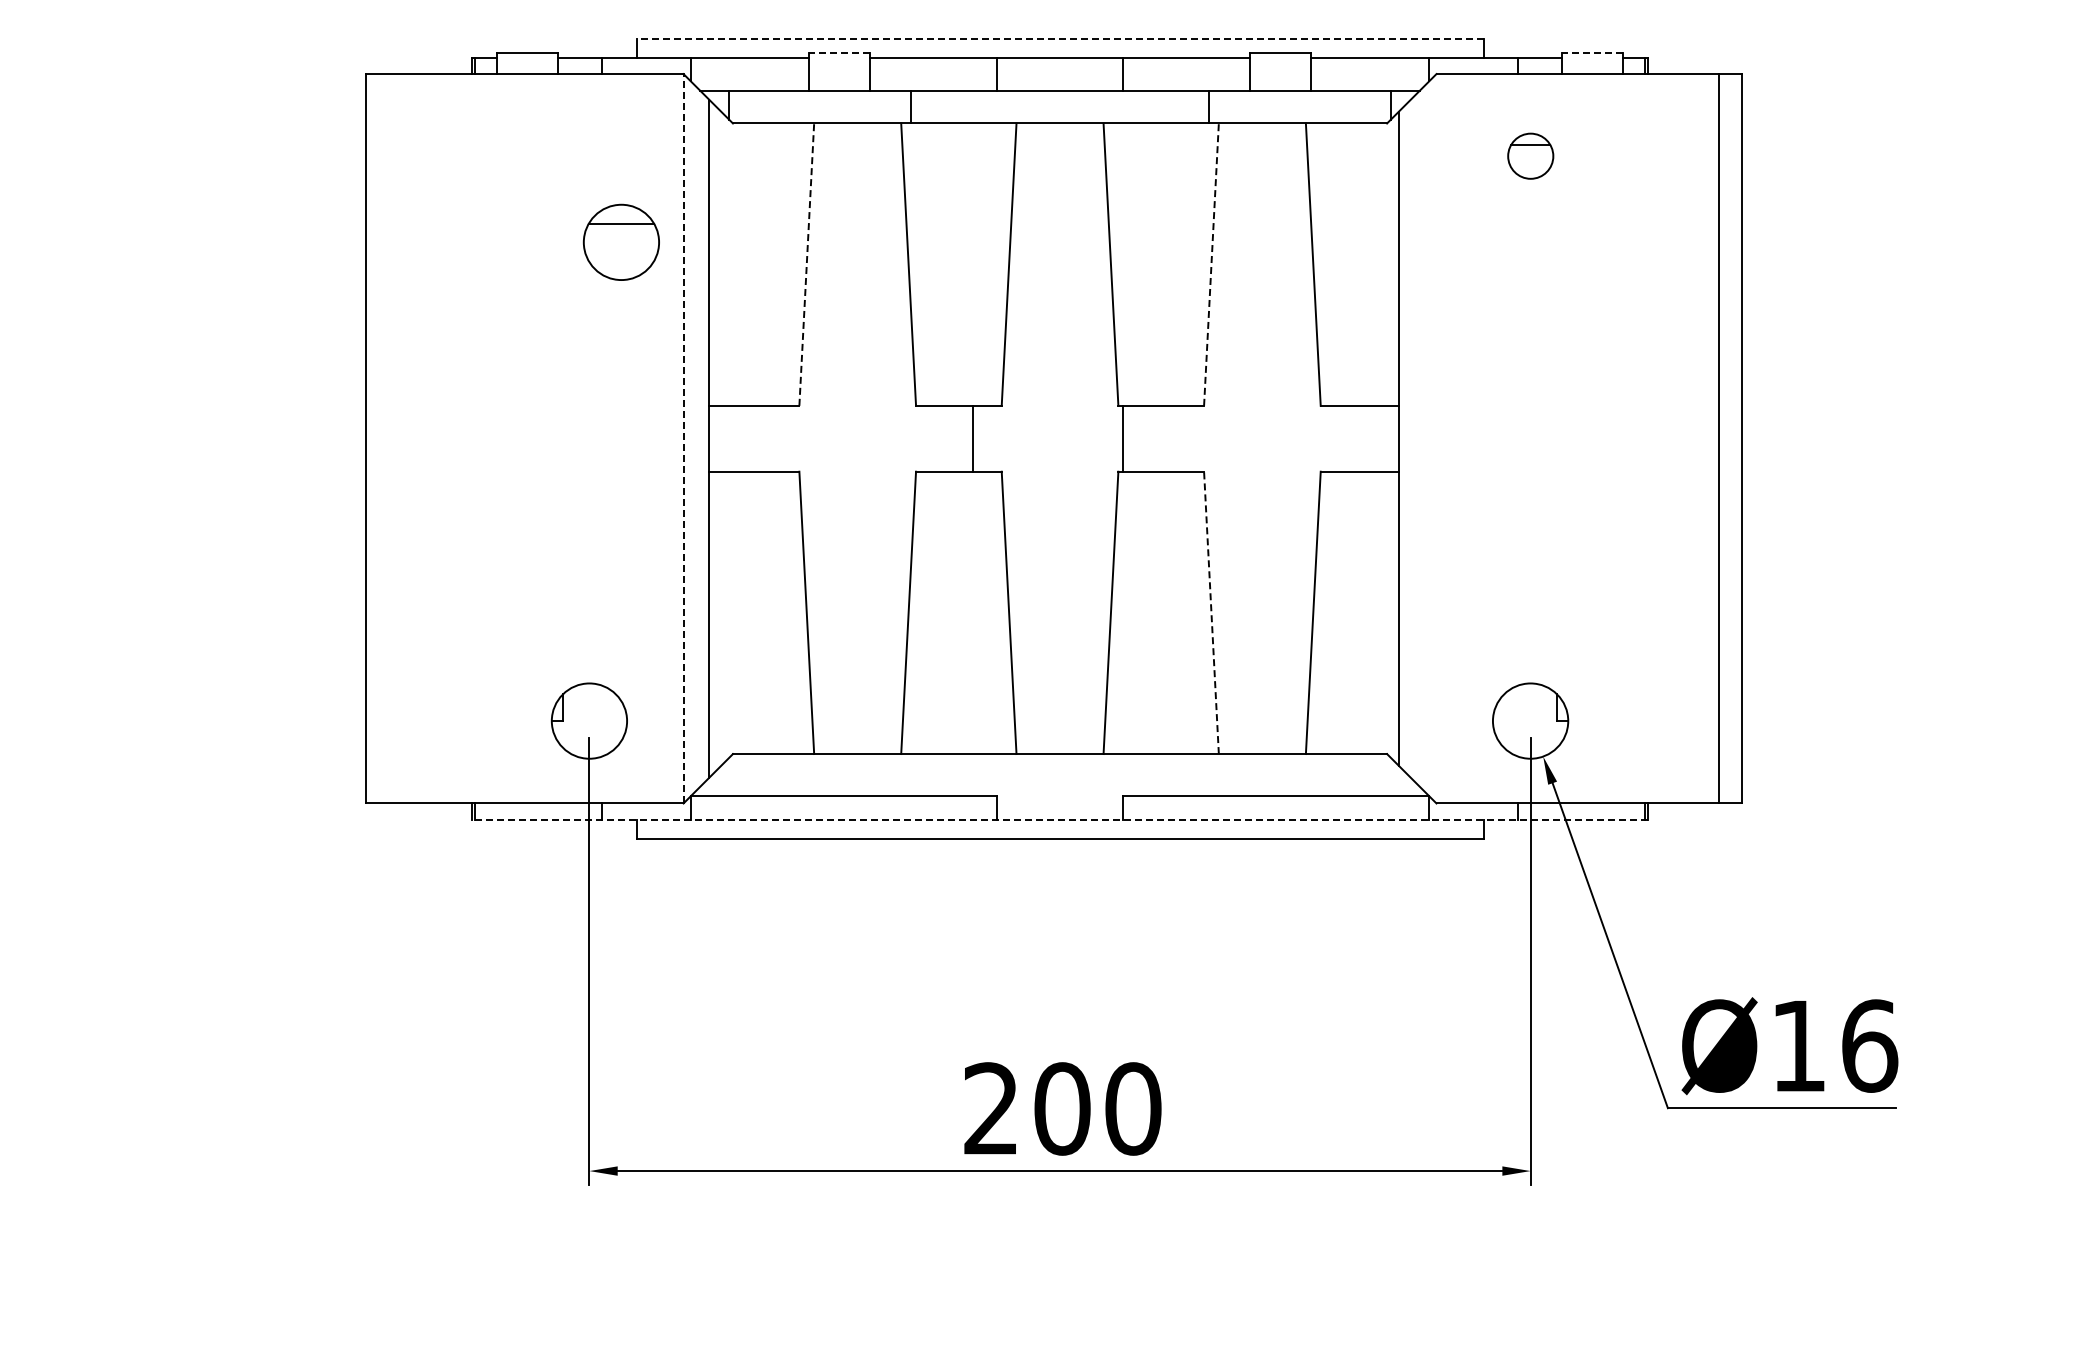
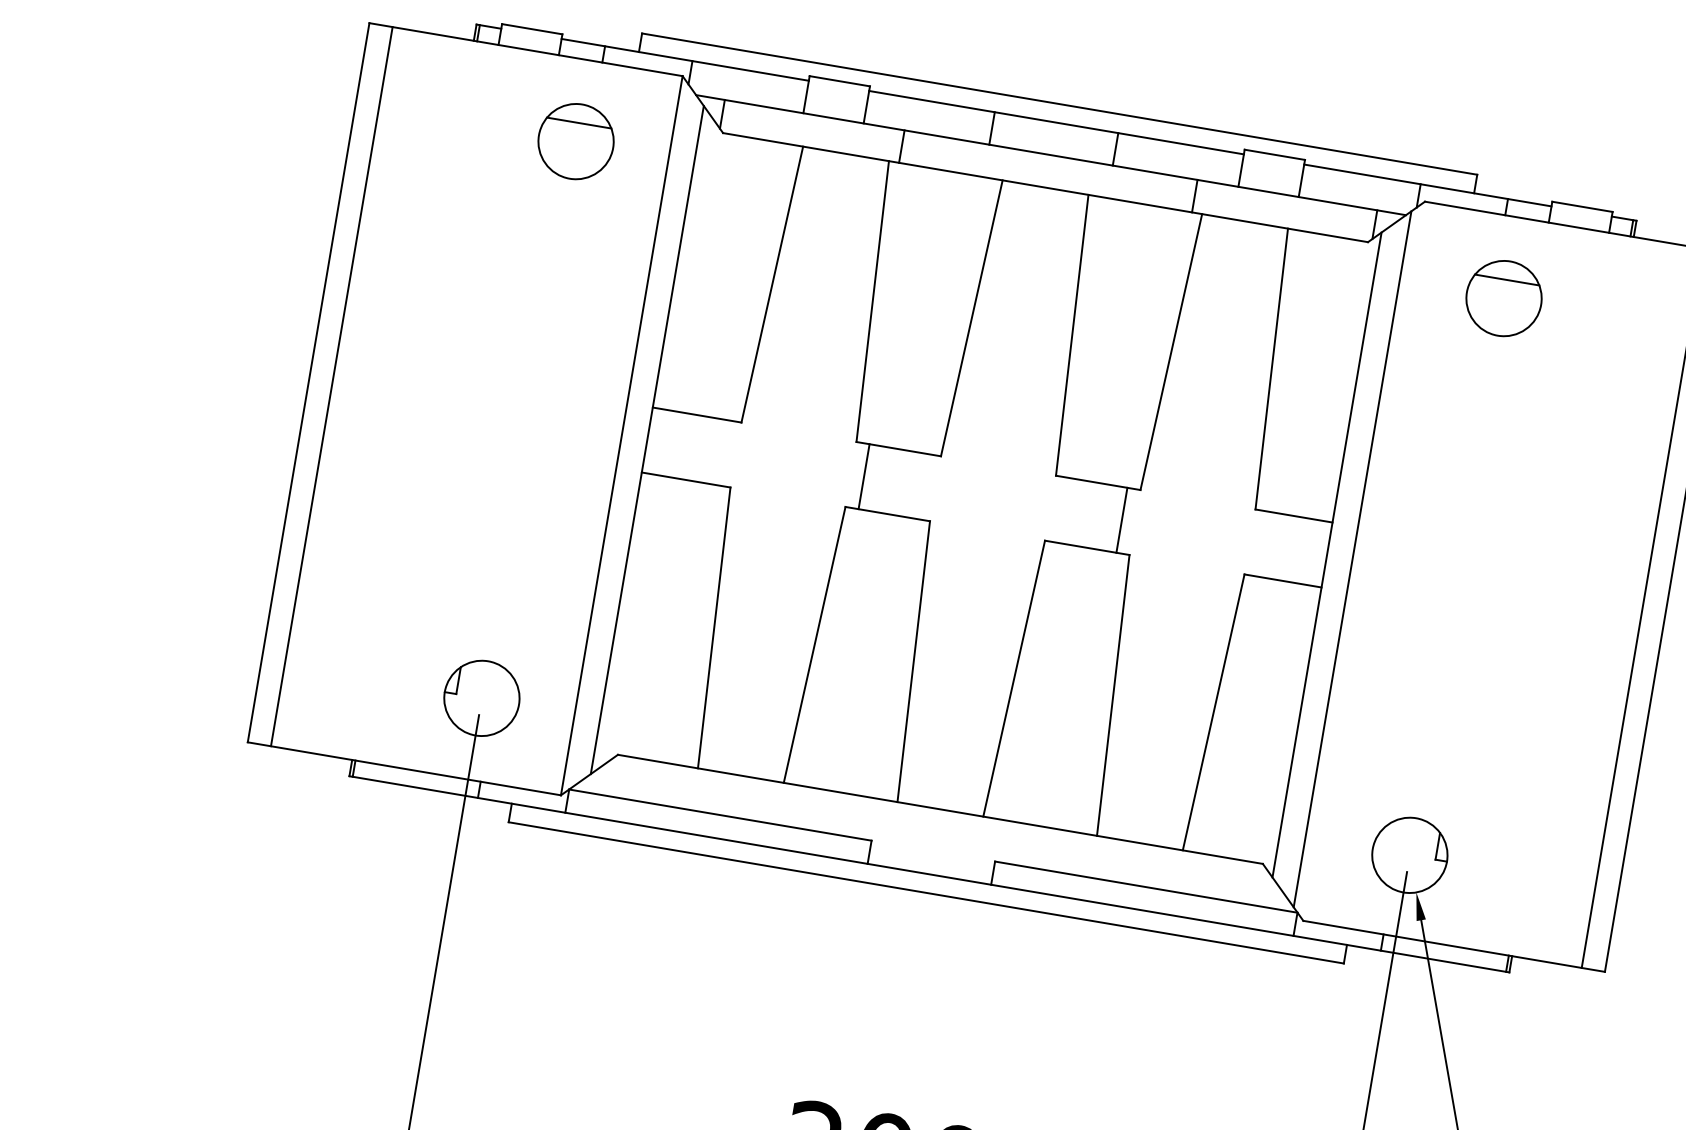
line: (1060, 38) -> (1060, 103), dashed -> solid
line: (839, 52) -> (839, 80), dashed -> solid
line: (1592, 52) -> (1582, 206), dashed -> solid
part: (1530, 155) -> (1504, 297), size x1.67
part: (620, 241) -> (575, 140), moved
line: (806, 264) -> (772, 284), dashed -> solid
line: (1211, 264) -> (1171, 351), dashed -> solid
line: (389, 438) -> (331, 386), added
line: (683, 438) -> (621, 435), dashed -> solid
line: (973, 438) -> (864, 476), moved
line: (1122, 438) -> (1121, 519), moved
line: (1424, 438) -> (1352, 559), added
line: (1211, 612) -> (1113, 695), dashed -> solid
line: (1059, 819) -> (928, 873), dashed -> solid

